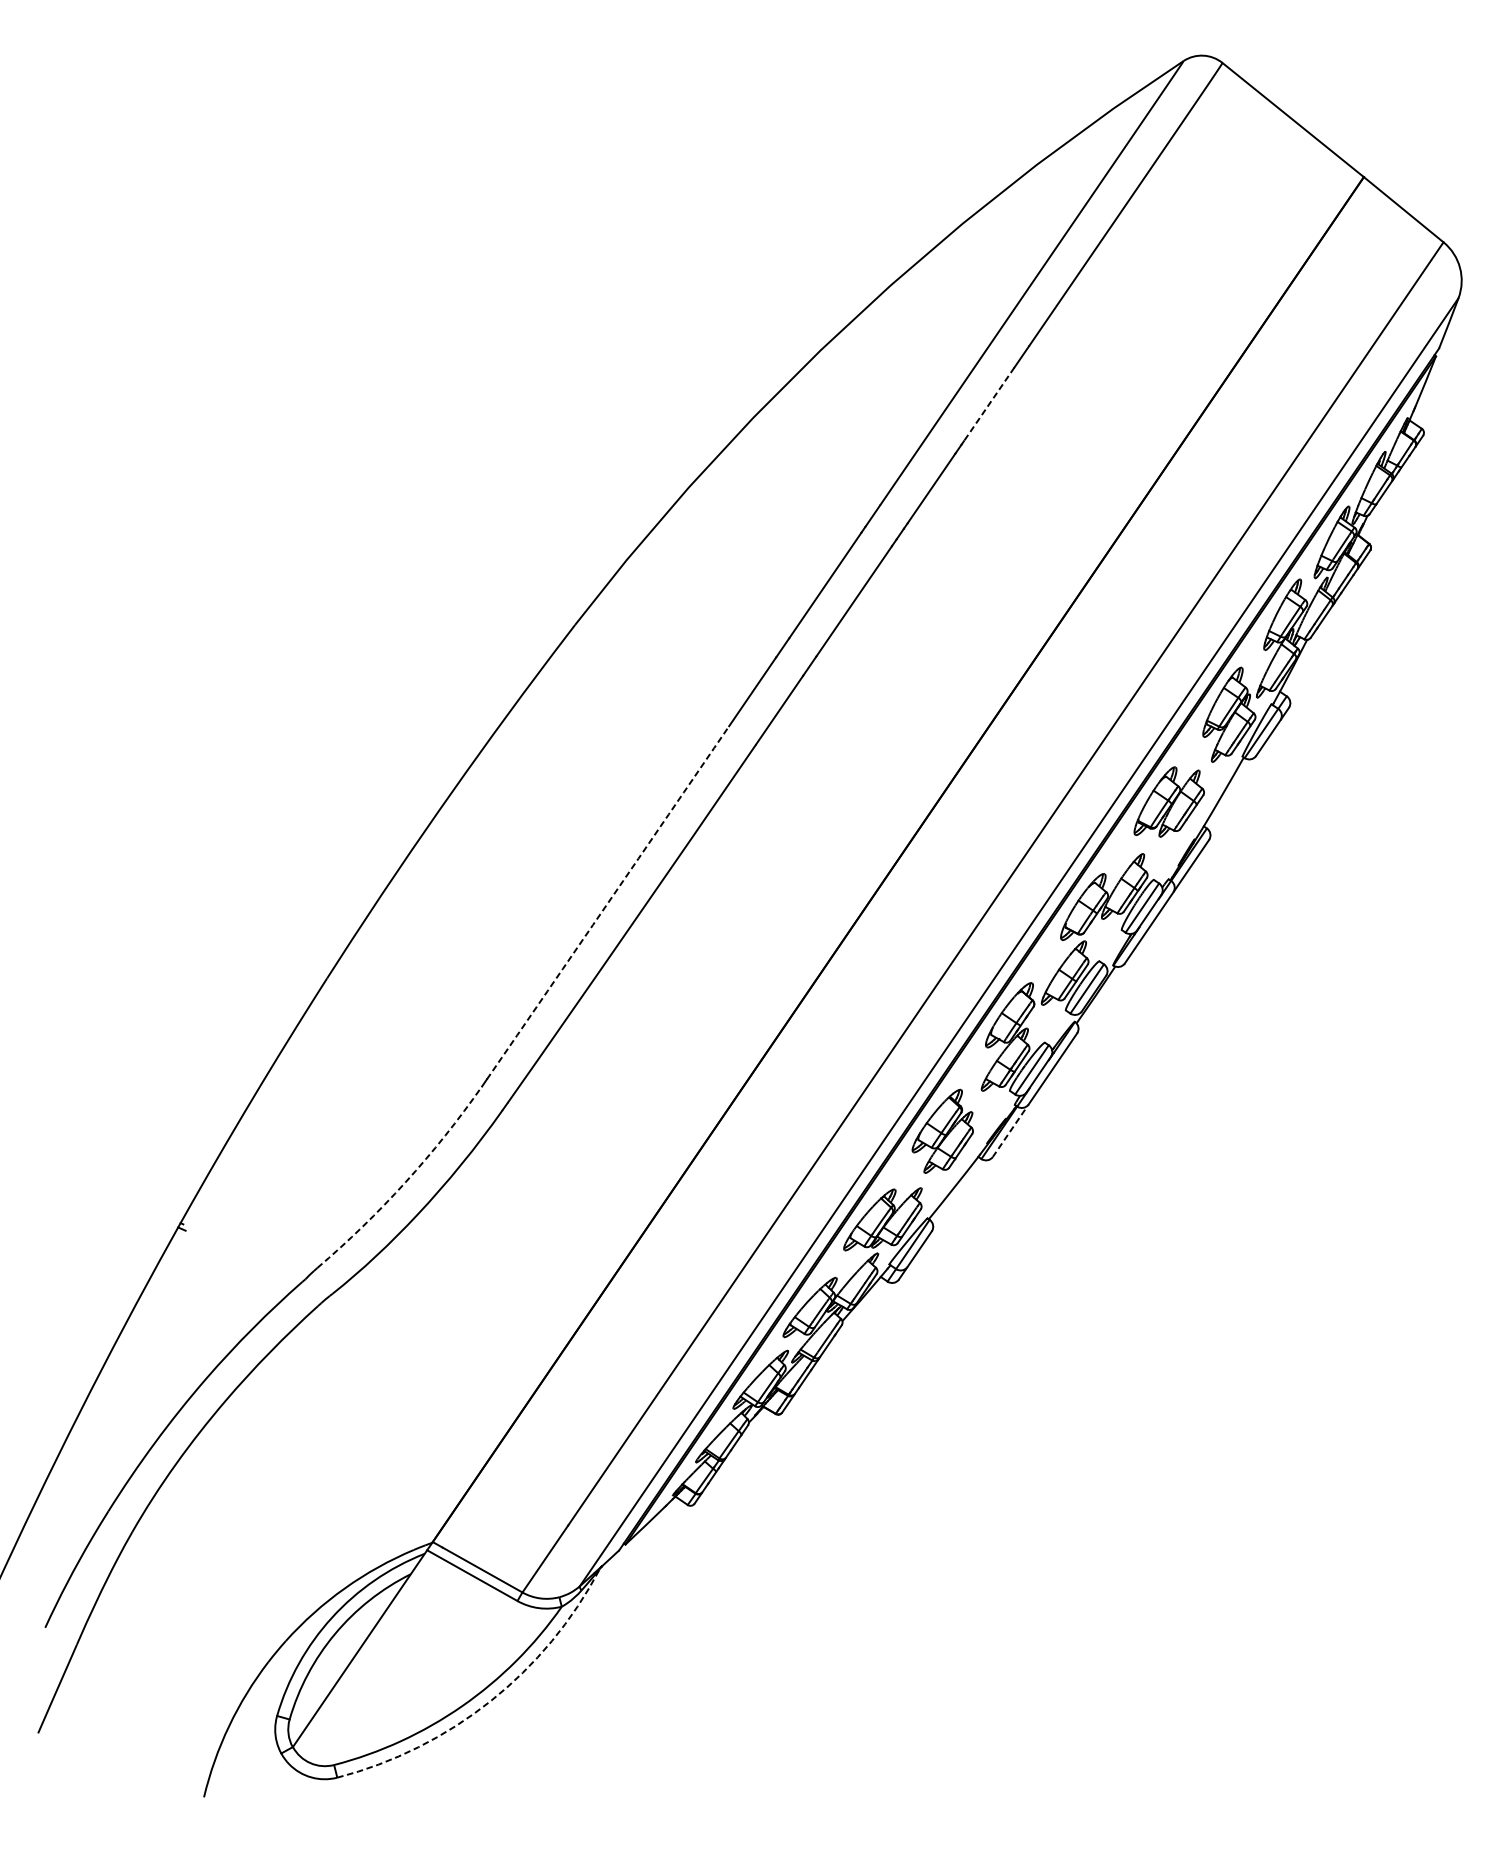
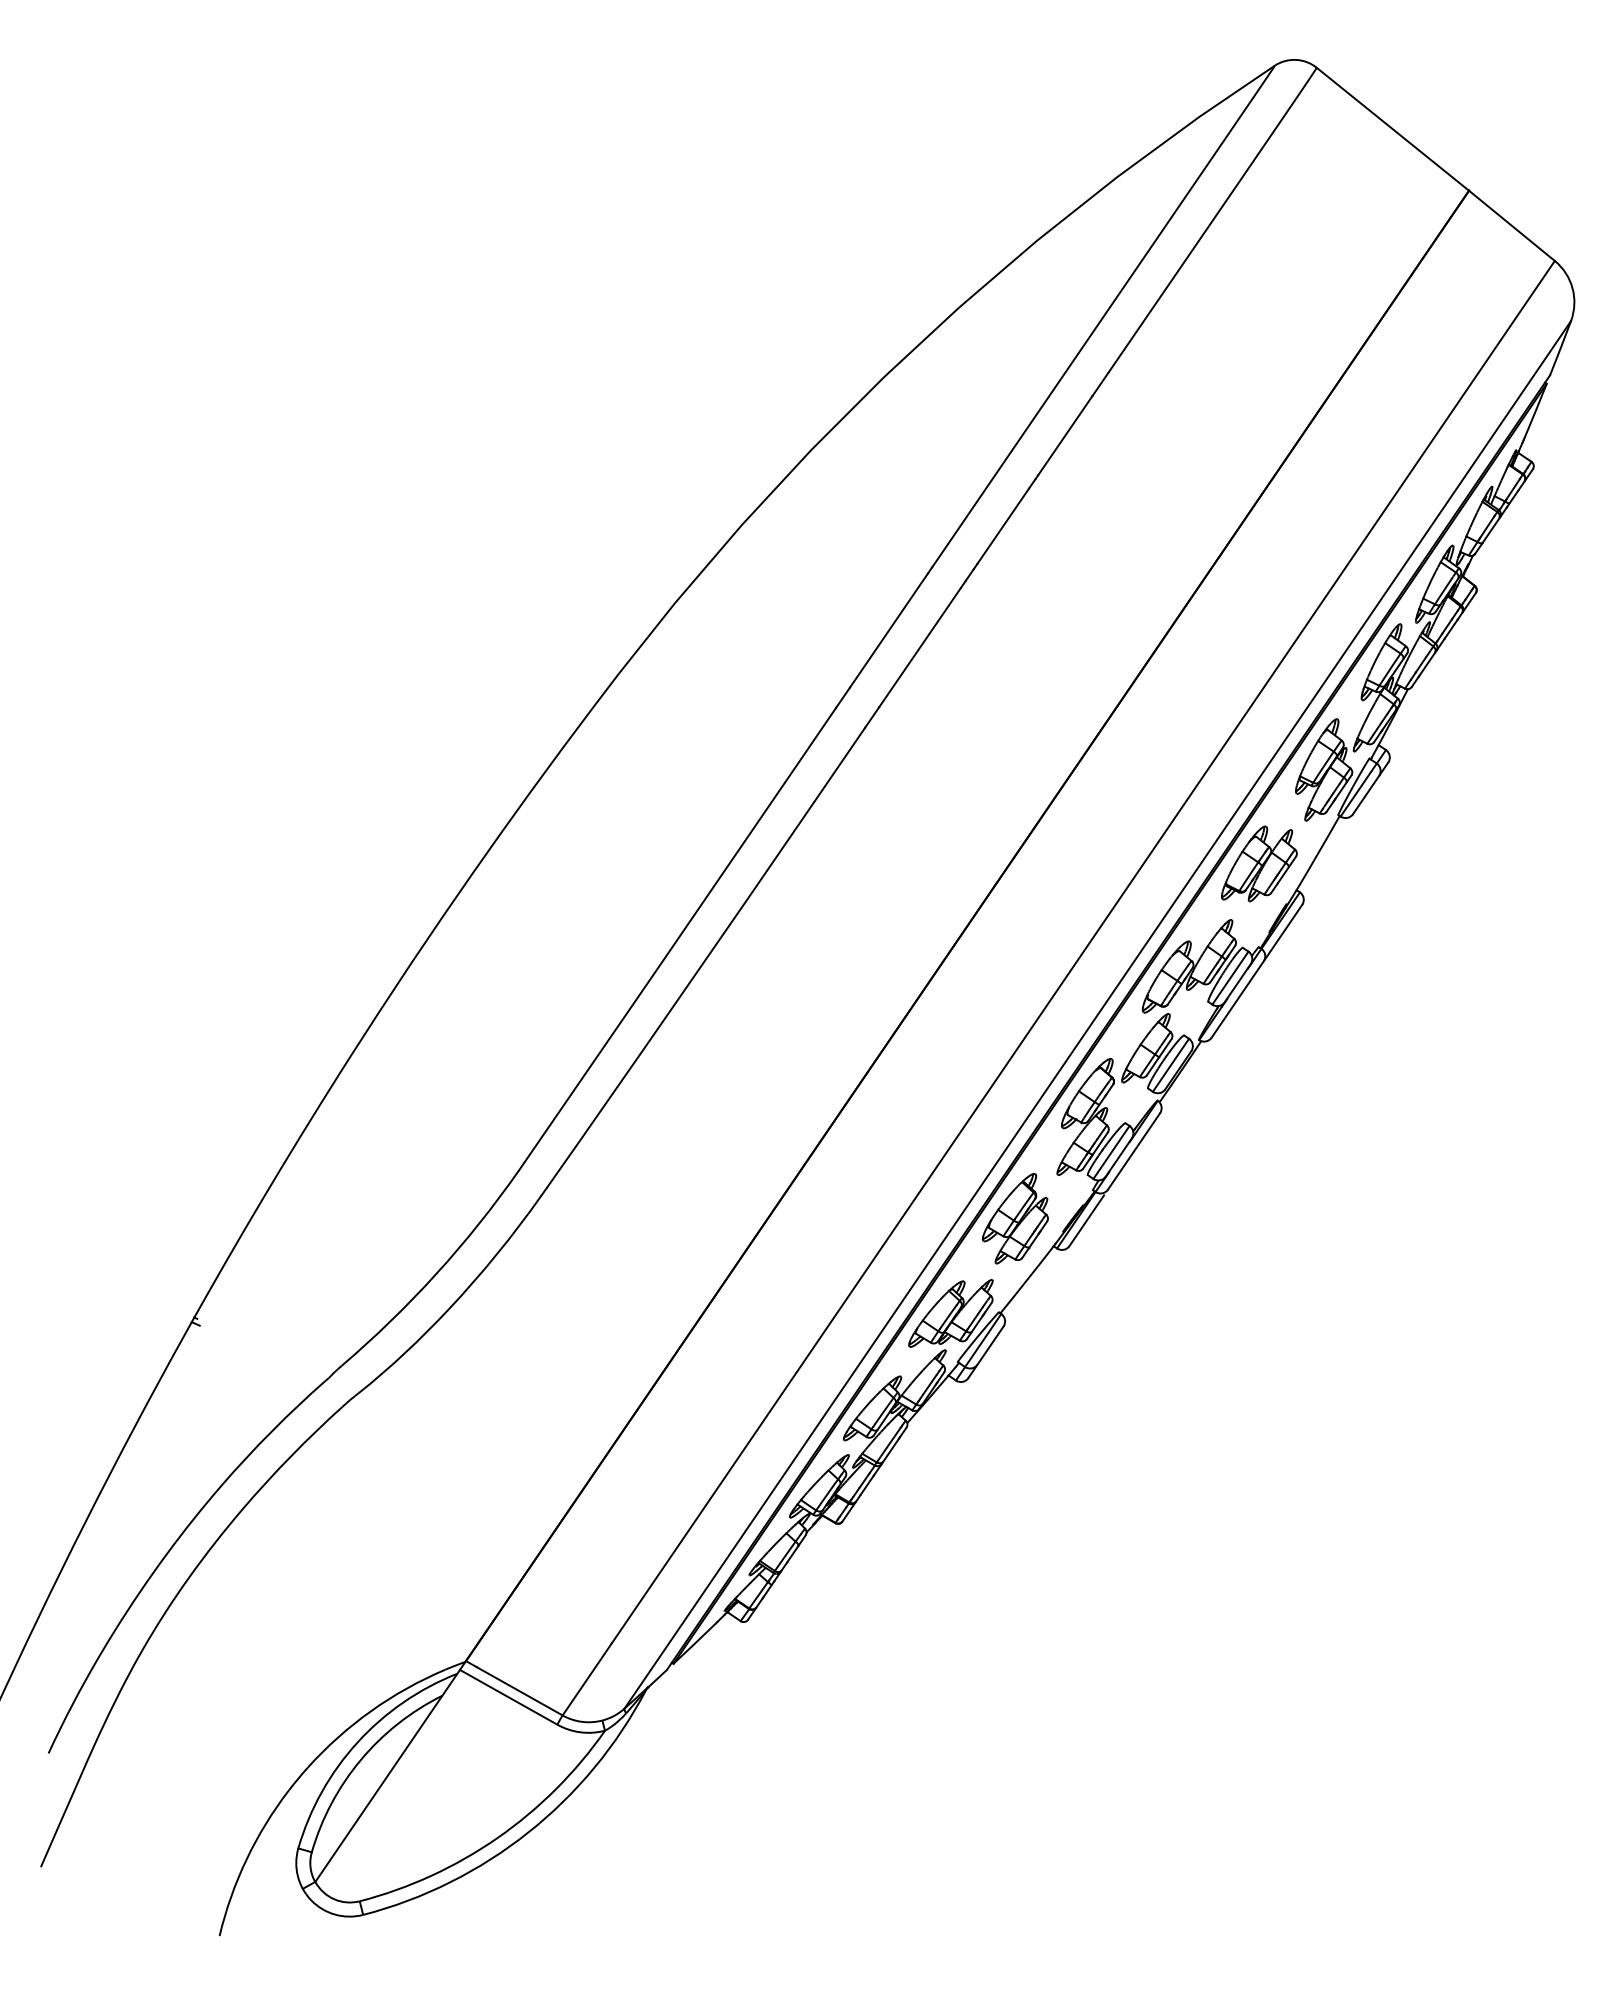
line: (989, 404) -> (1065, 435), dashed -> solid
arc: (607, 902) -> (654, 972), dashed -> solid
line: (1008, 1133) -> (1086, 1220), dashed -> solid
arc: (405, 1182) -> (436, 1273), dashed -> solid
arc: (490, 1701) -> (528, 1832), dashed -> solid

